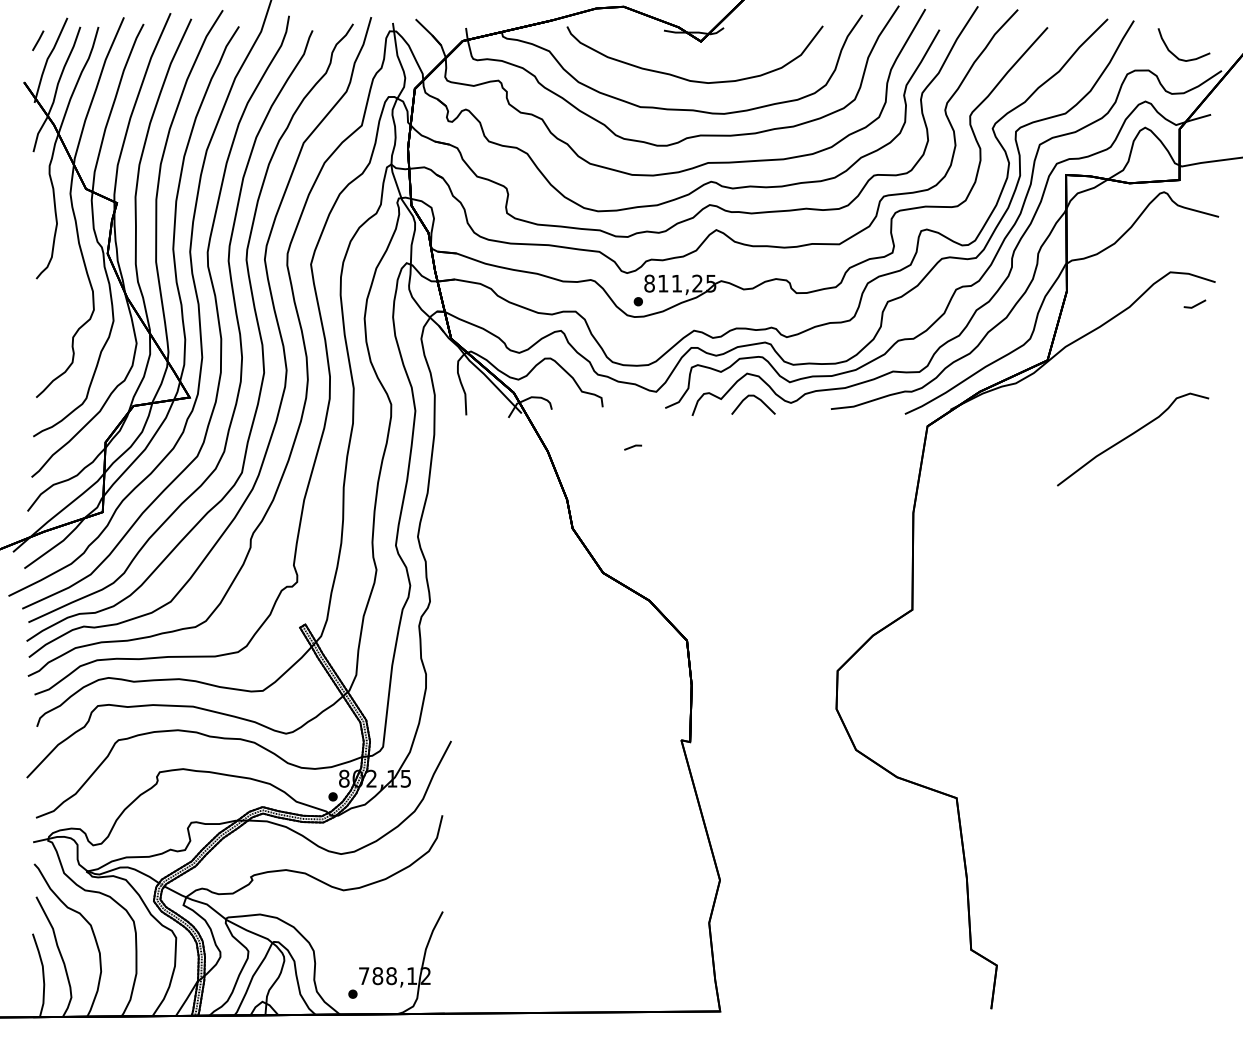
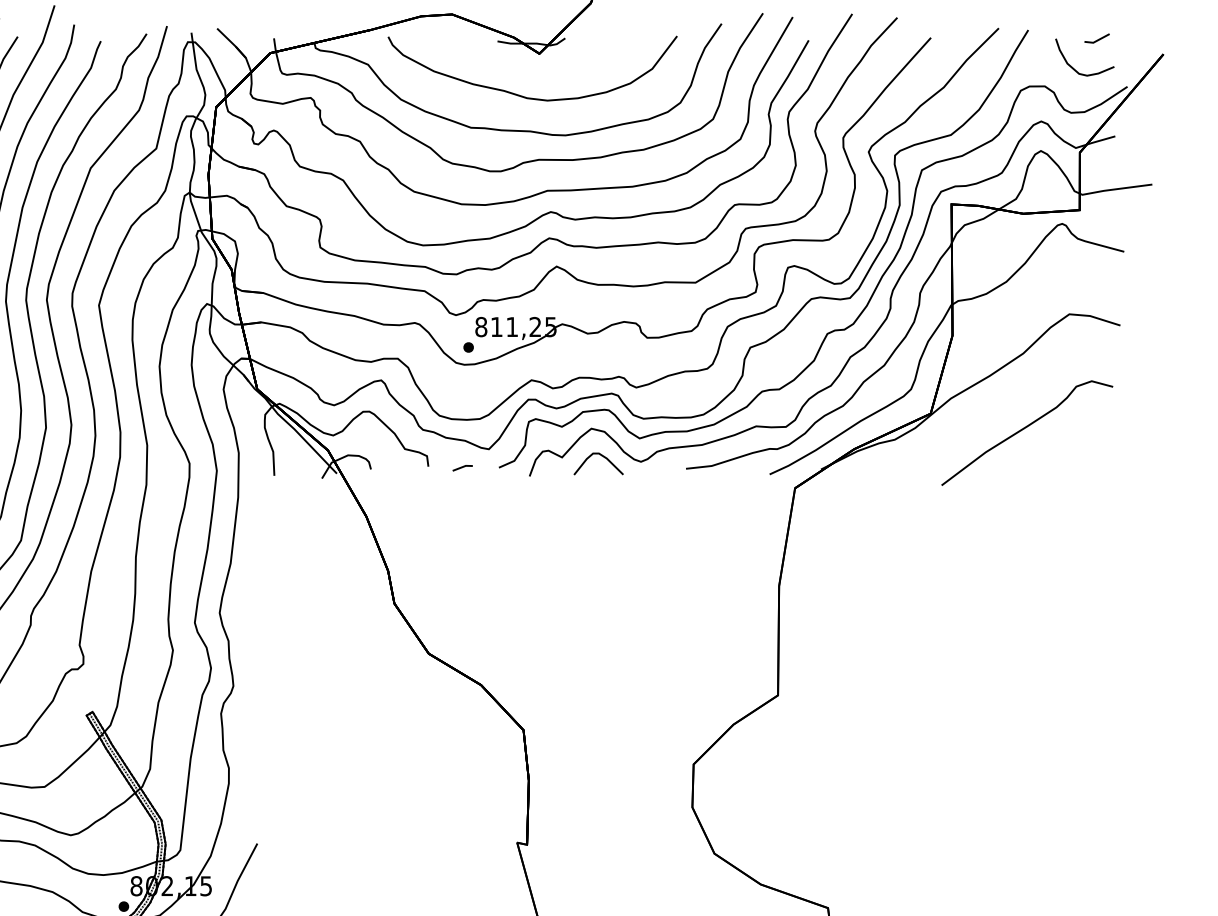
line: (1195, 304) -> (1097, 38), moved
curve: (1132, 435) -> (1026, 428), moved
line: (633, 447) -> (463, 468), moved

